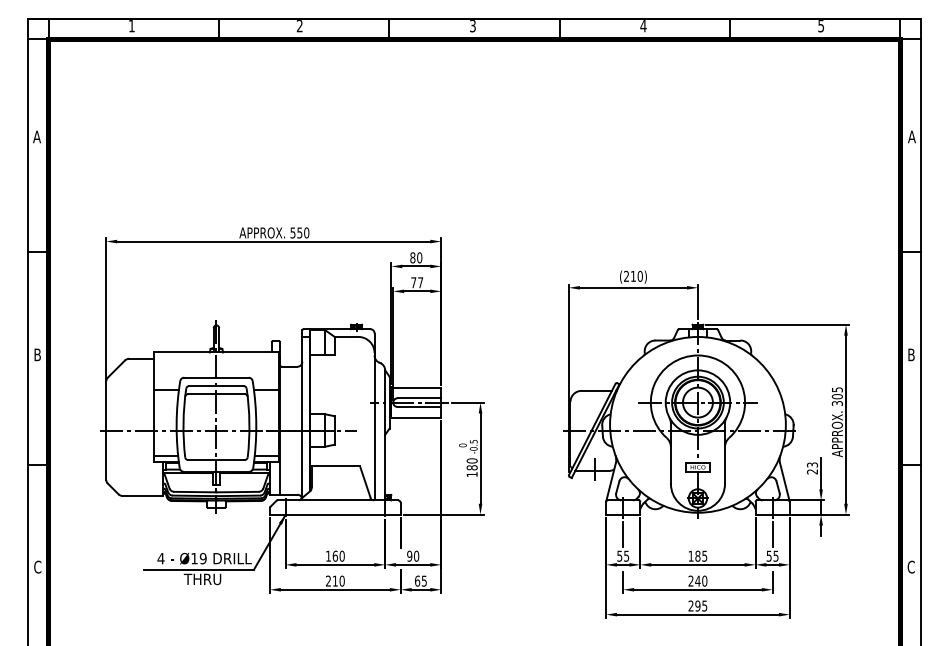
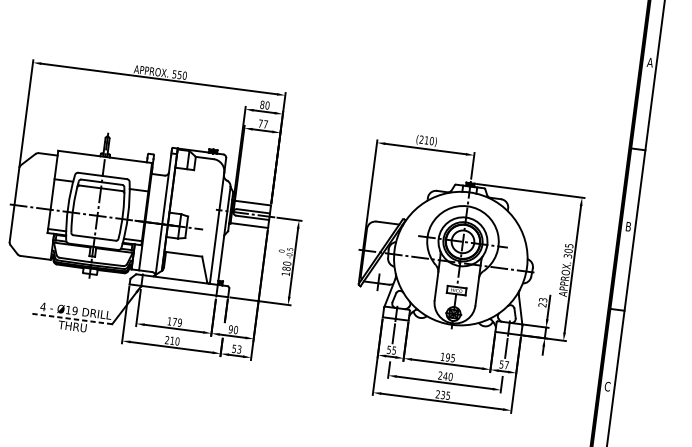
text: (338, 555) -> (177, 321), 160 -> 179
text: (775, 555) -> (506, 364), 55 -> 57
text: (697, 556) -> (447, 357), 185 -> 195
line: (199, 569) -> (71, 318), solid -> dashed
text: (420, 580) -> (236, 348), 65 -> 53
text: (697, 605) -> (442, 394), 295 -> 235

